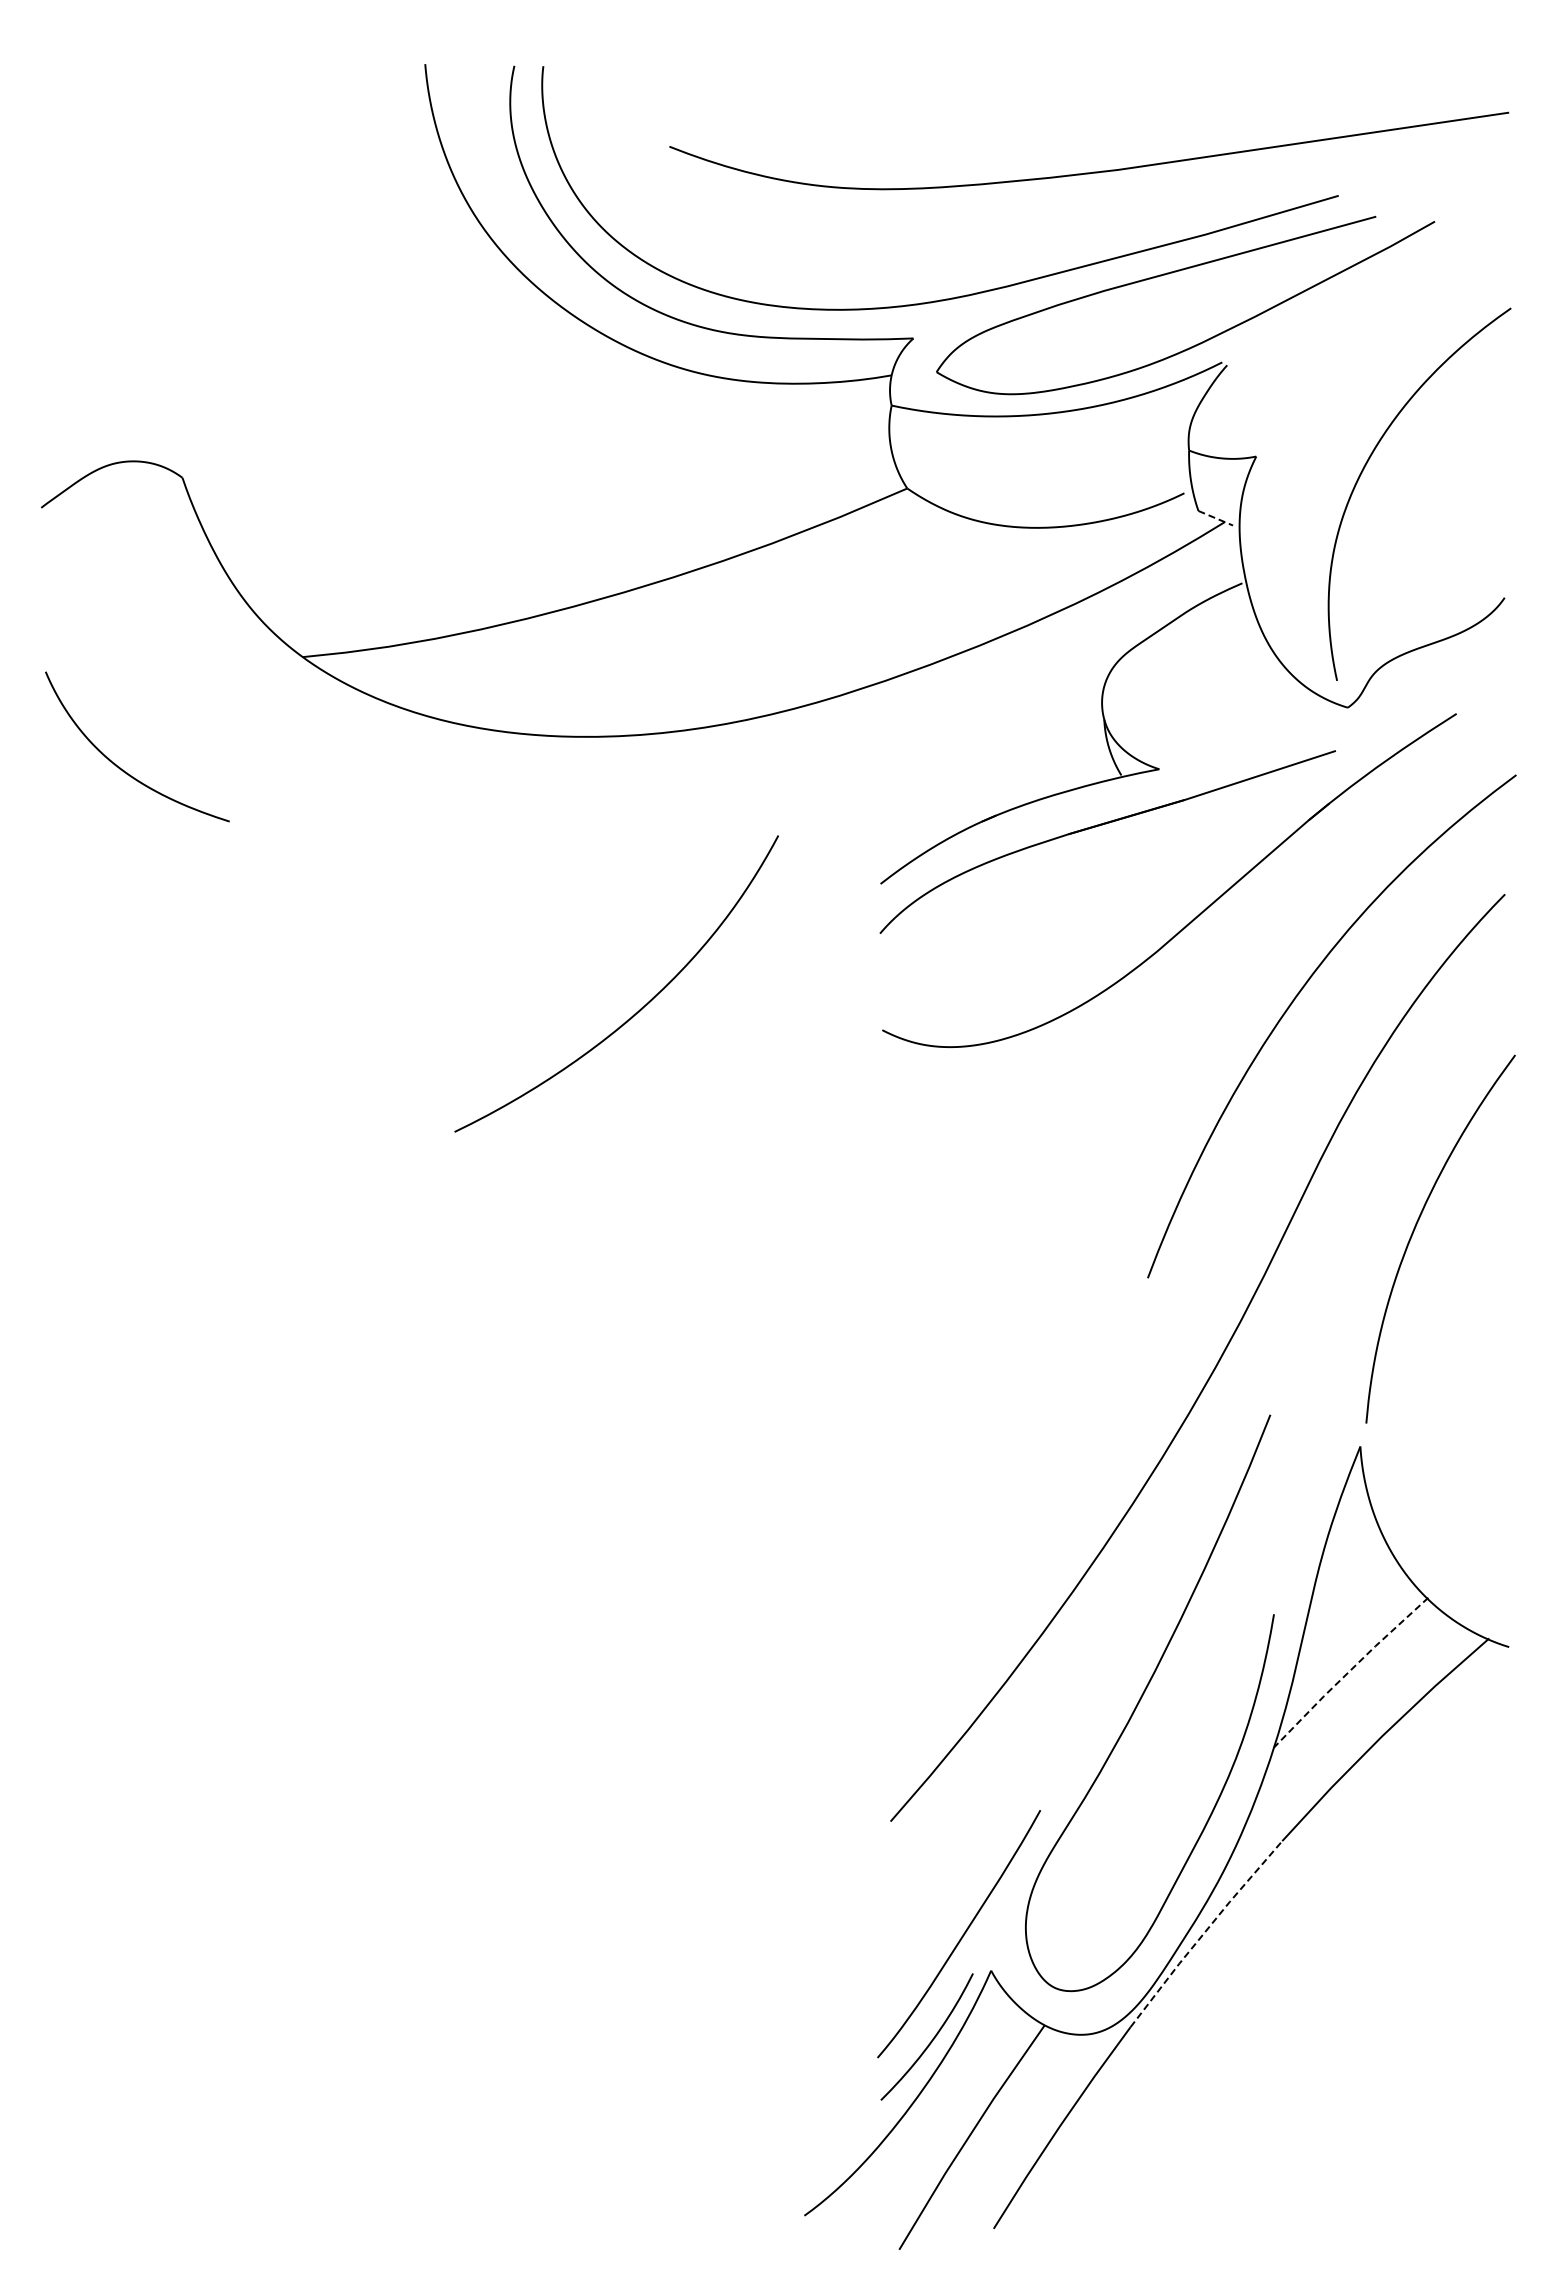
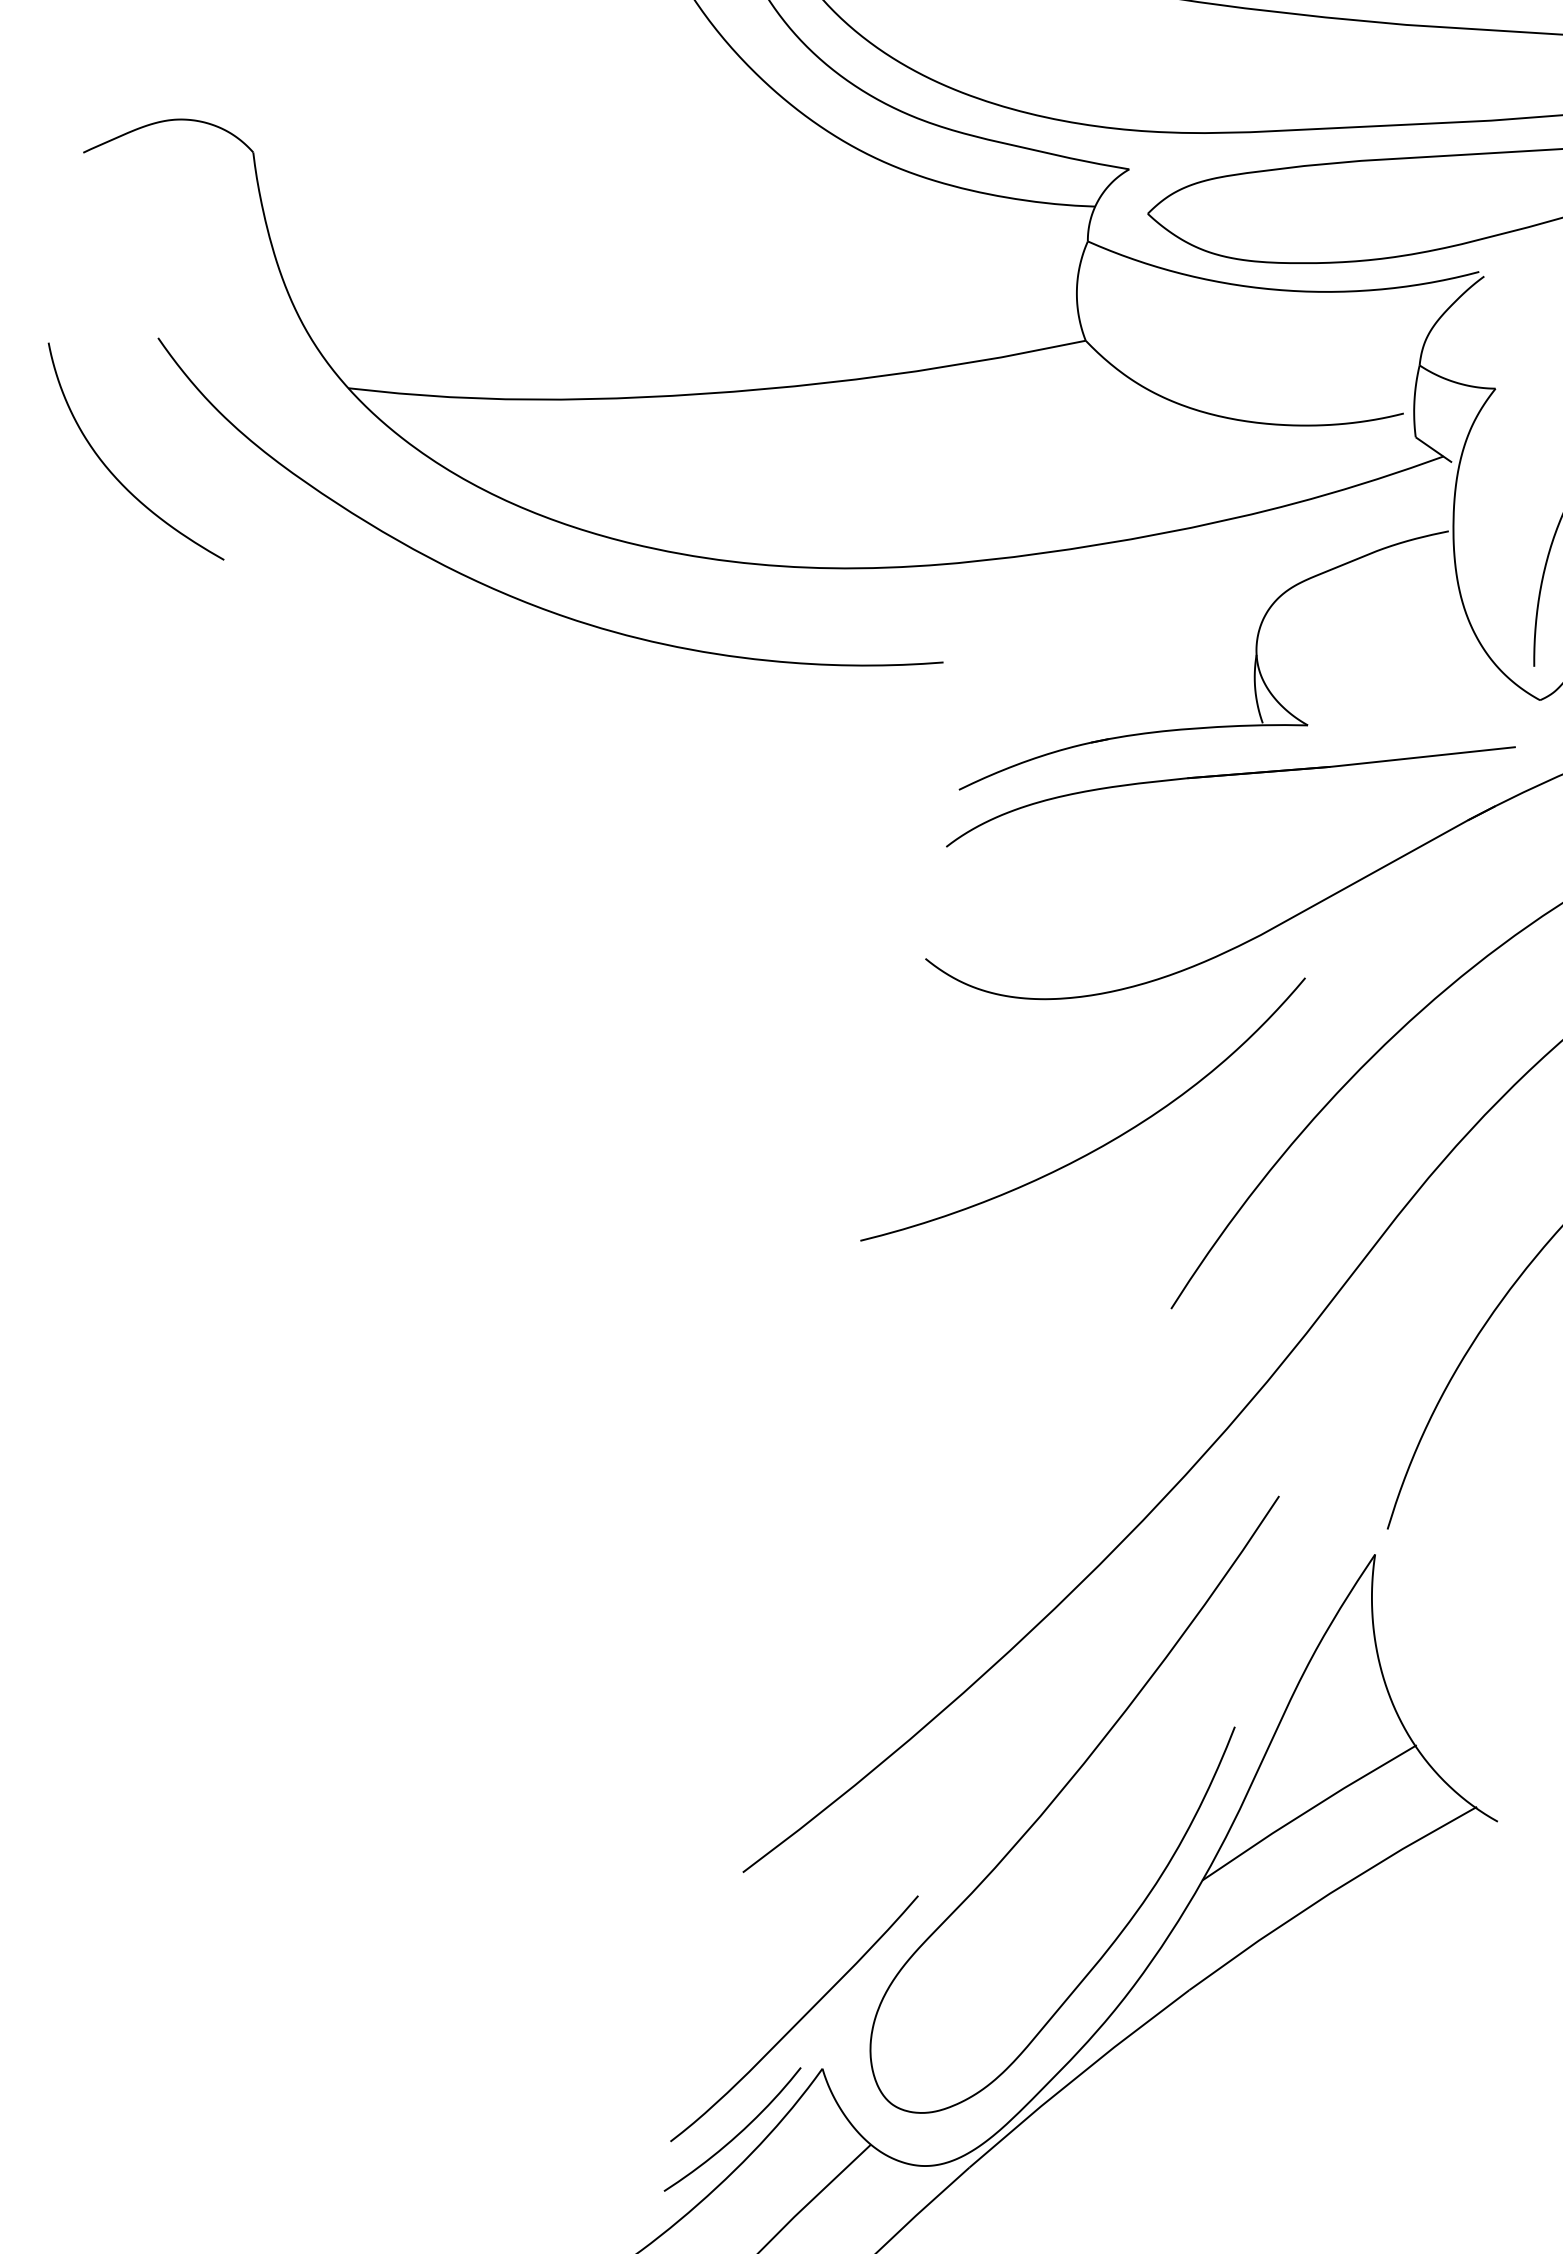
line: (1215, 518) -> (1433, 450), dashed -> solid
curve: (481, 801) -> (519, 597), added
curve: (641, 1007) -> (1105, 1142), moved
line: (1349, 1671) -> (1308, 1811), dashed -> solid
line: (1204, 1932) -> (1077, 2076), dashed -> solid

